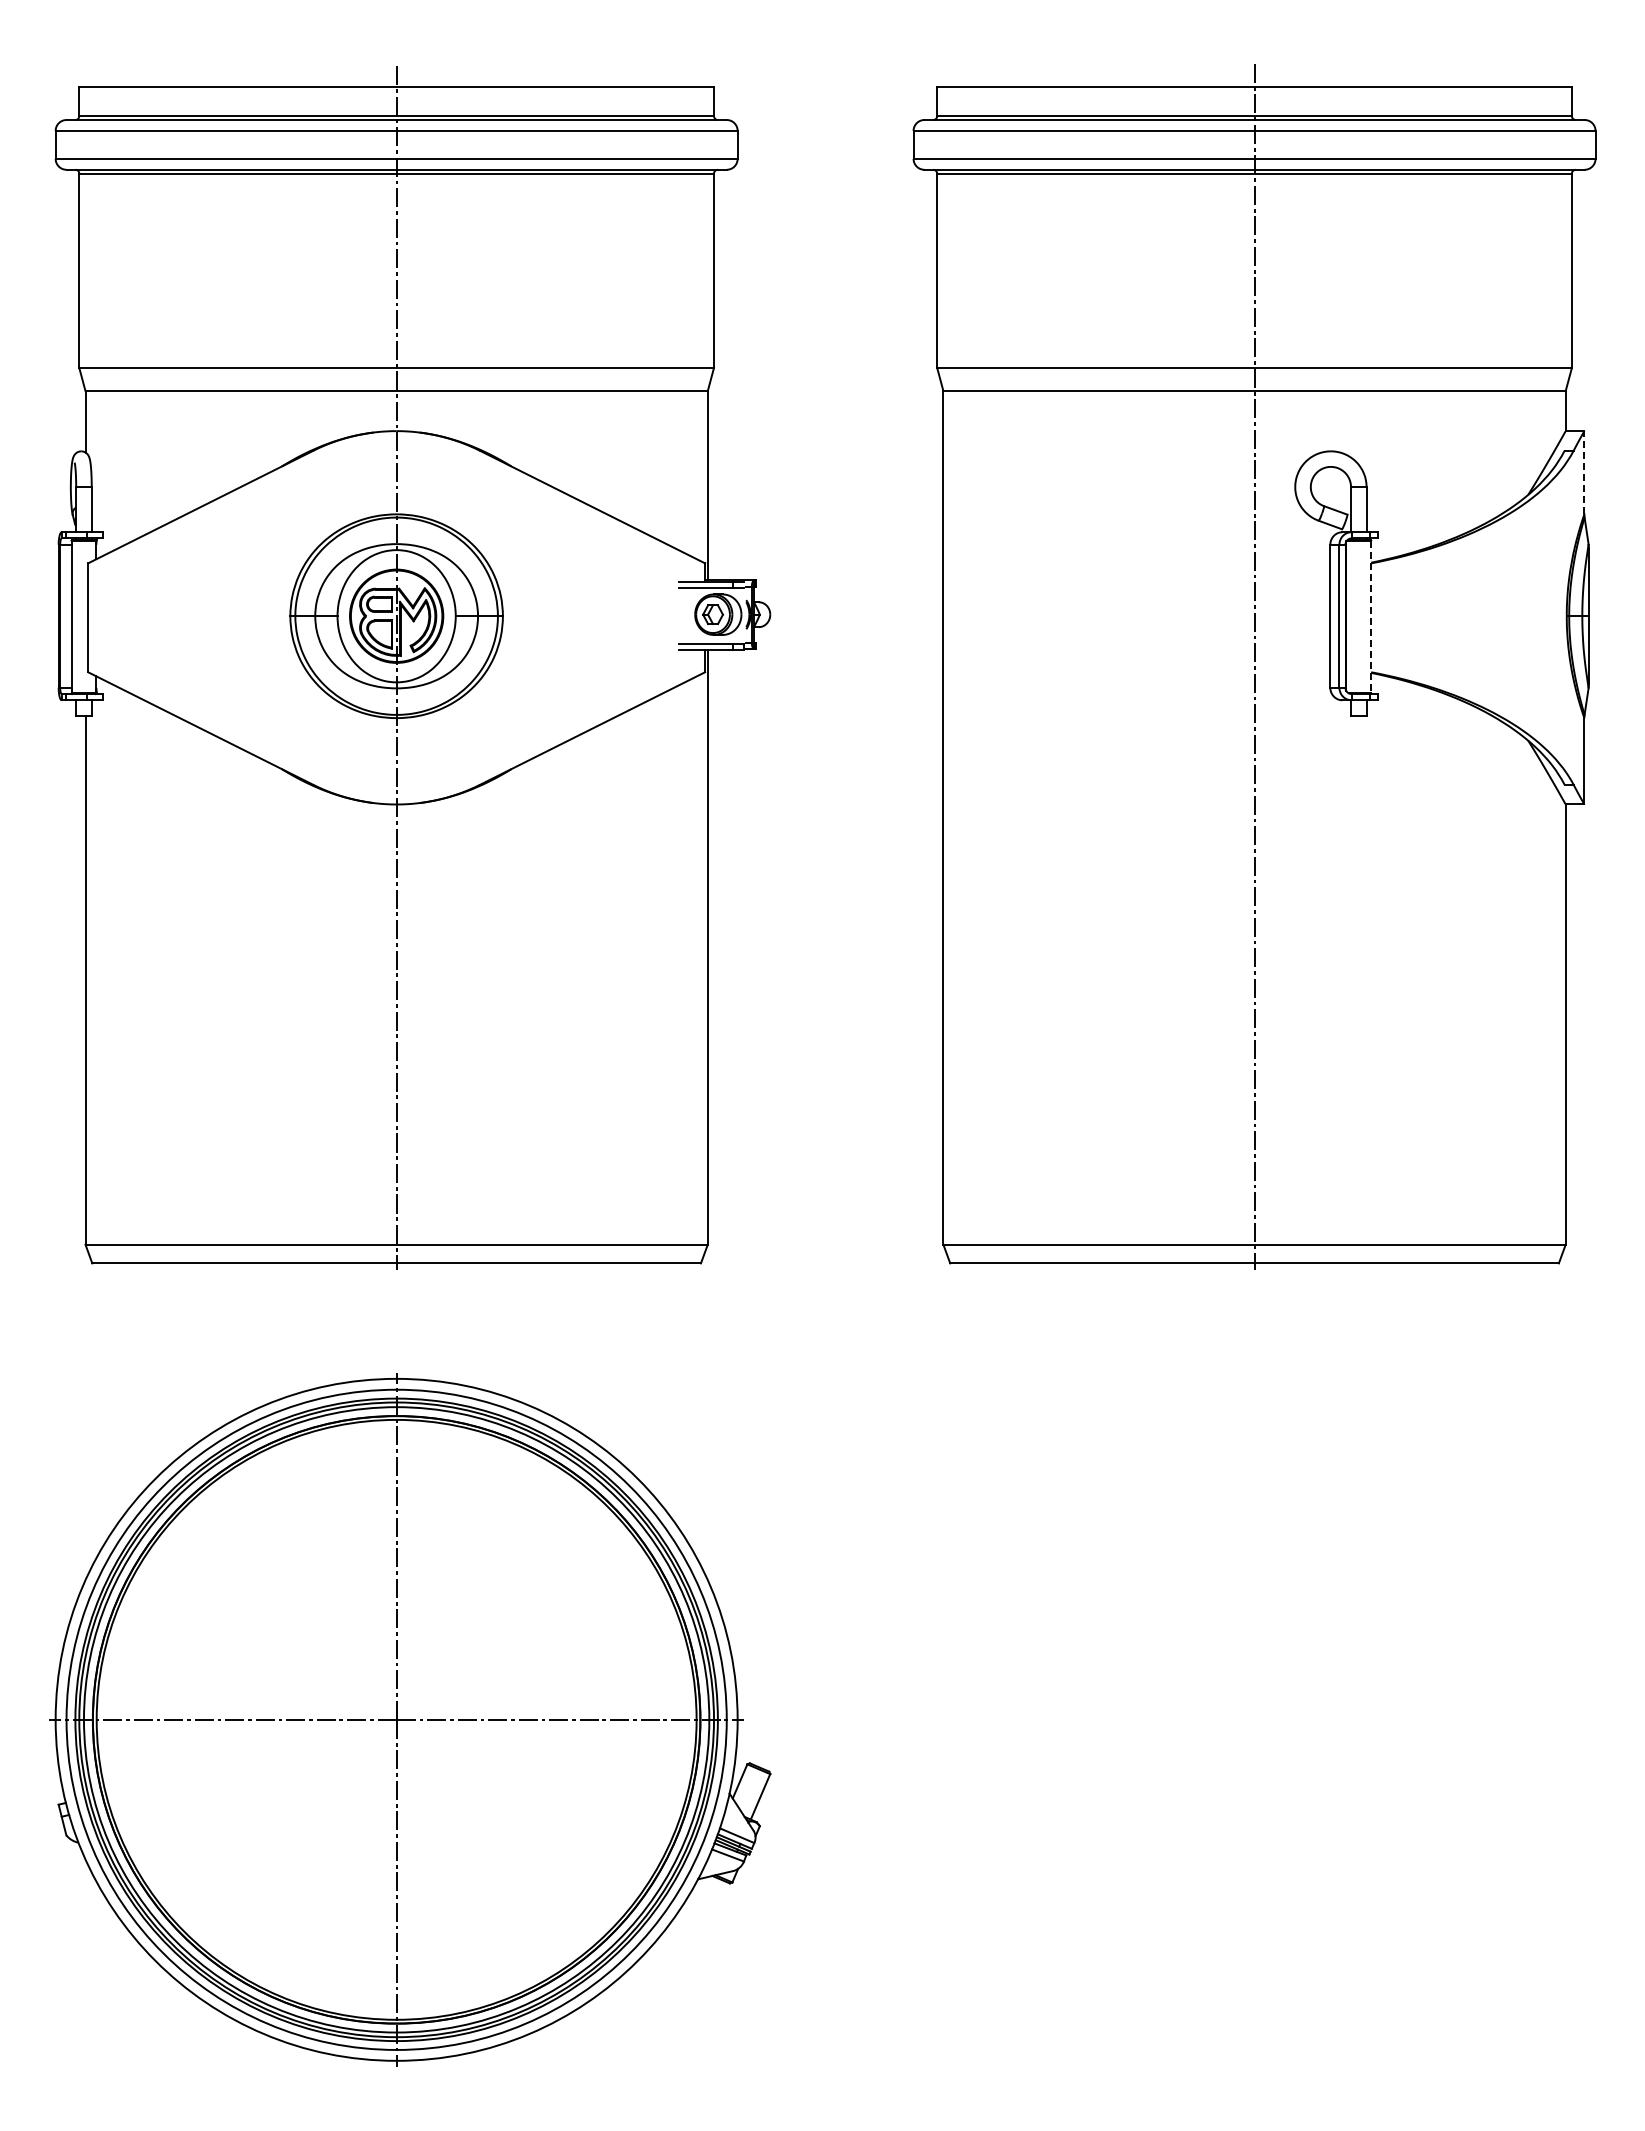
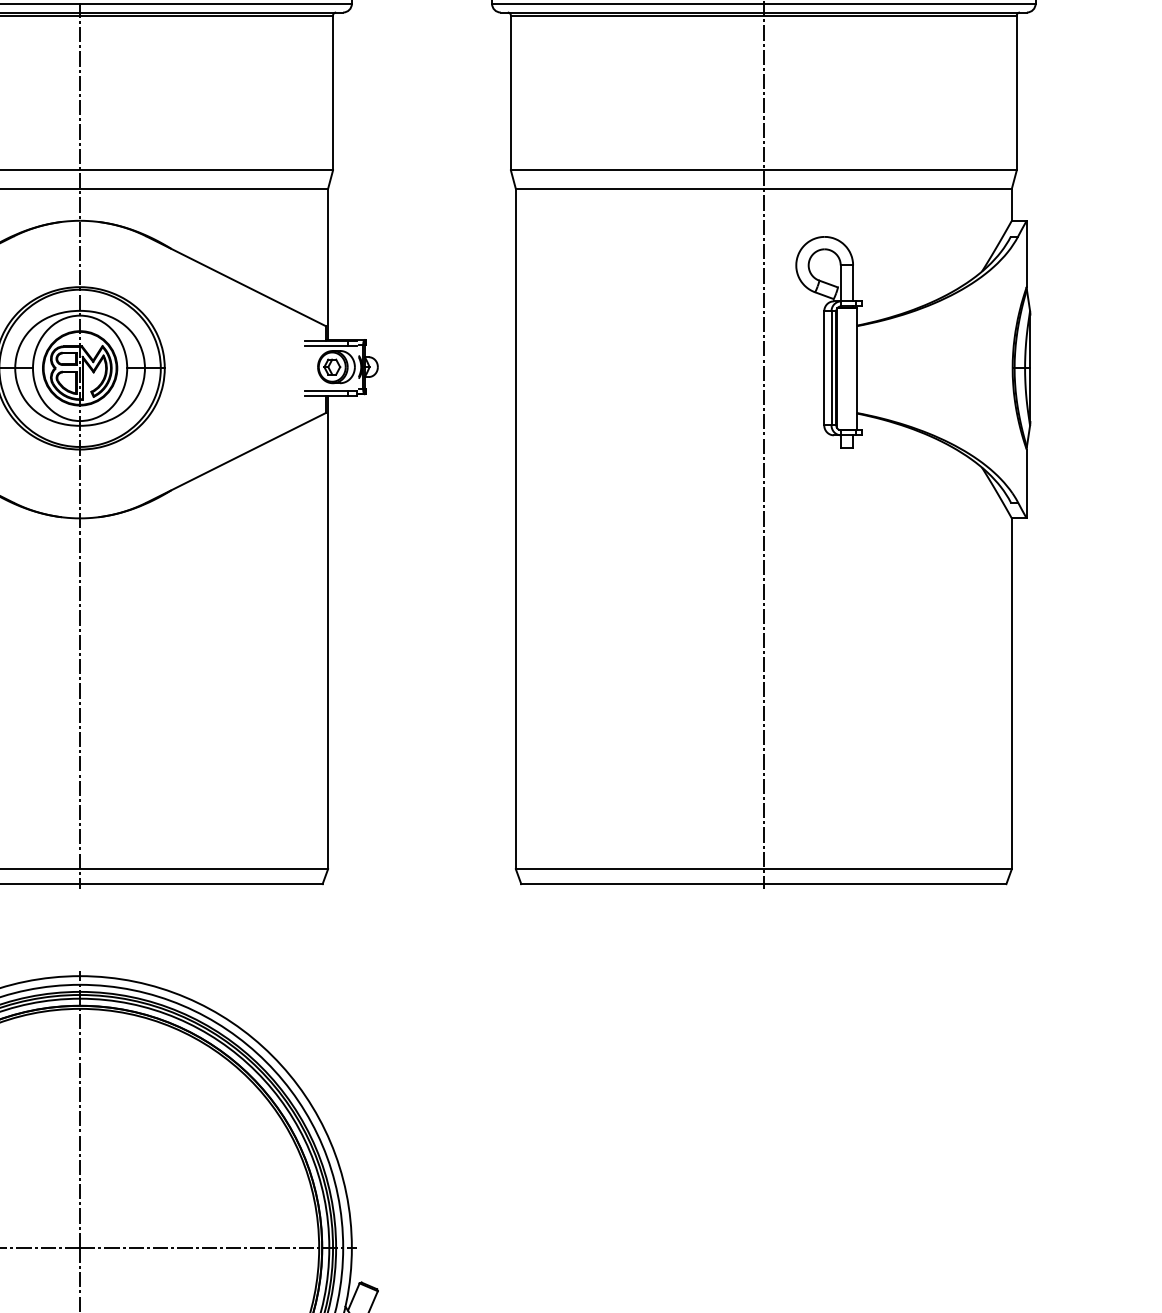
line: (1584, 472) -> (1026, 253), dashed -> solid
line: (1371, 617) -> (857, 369), dashed -> solid

